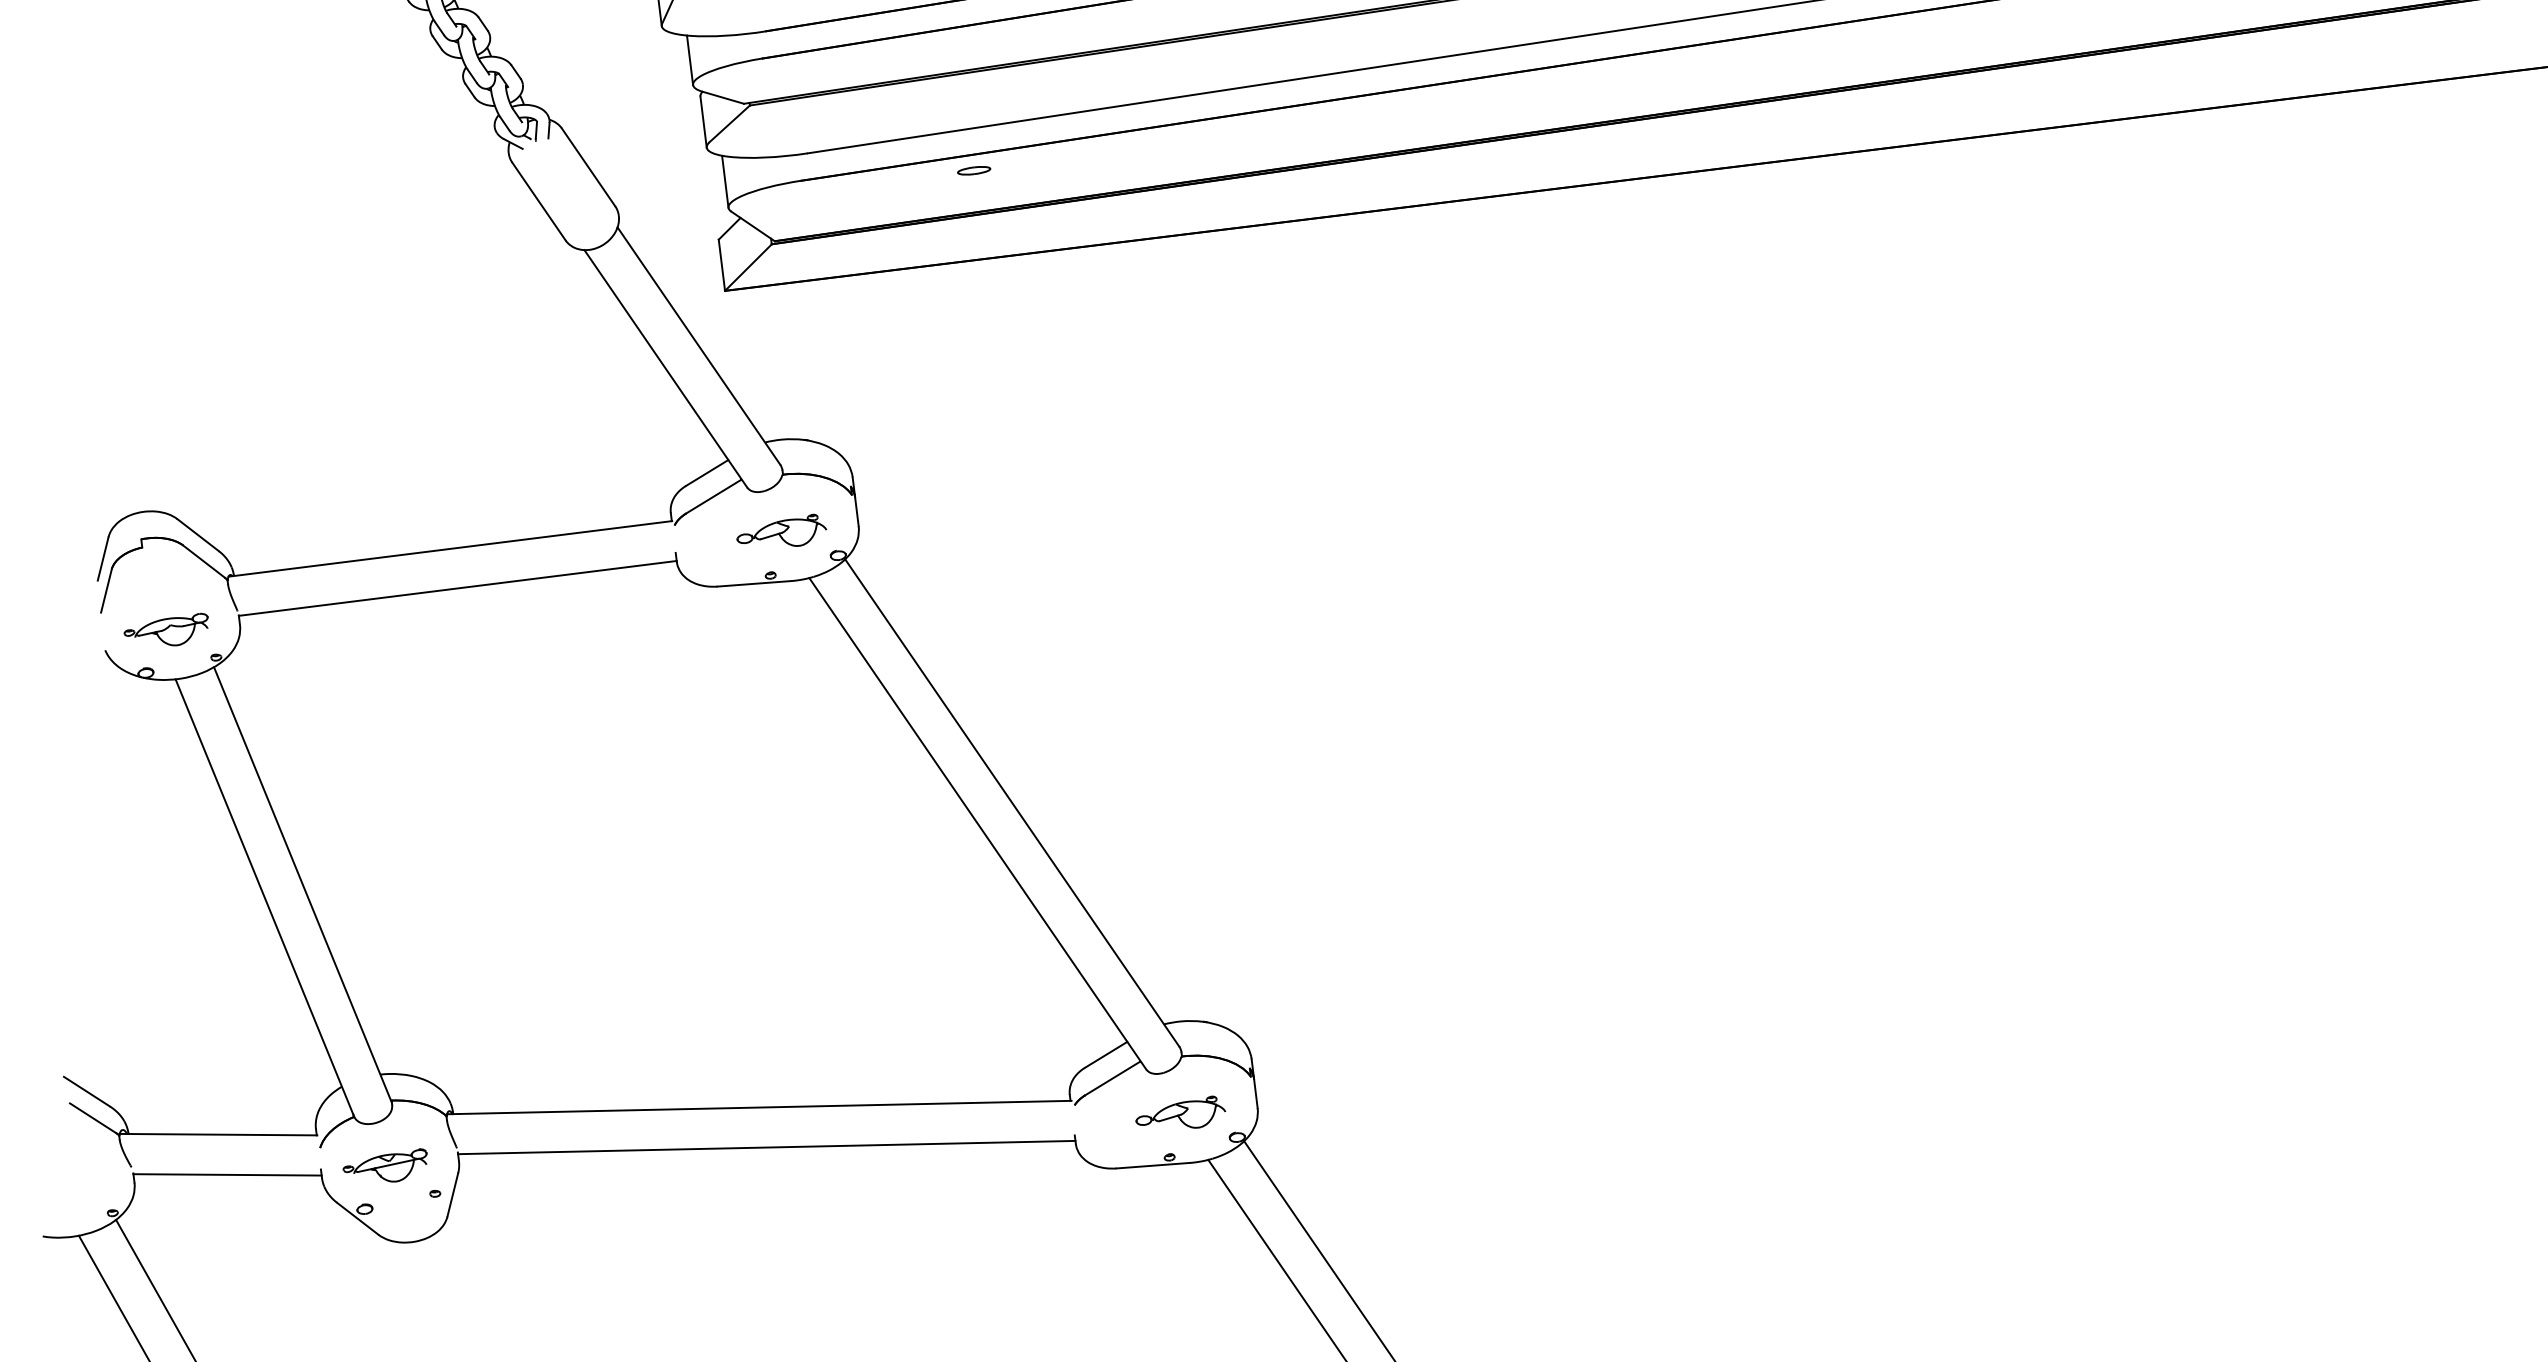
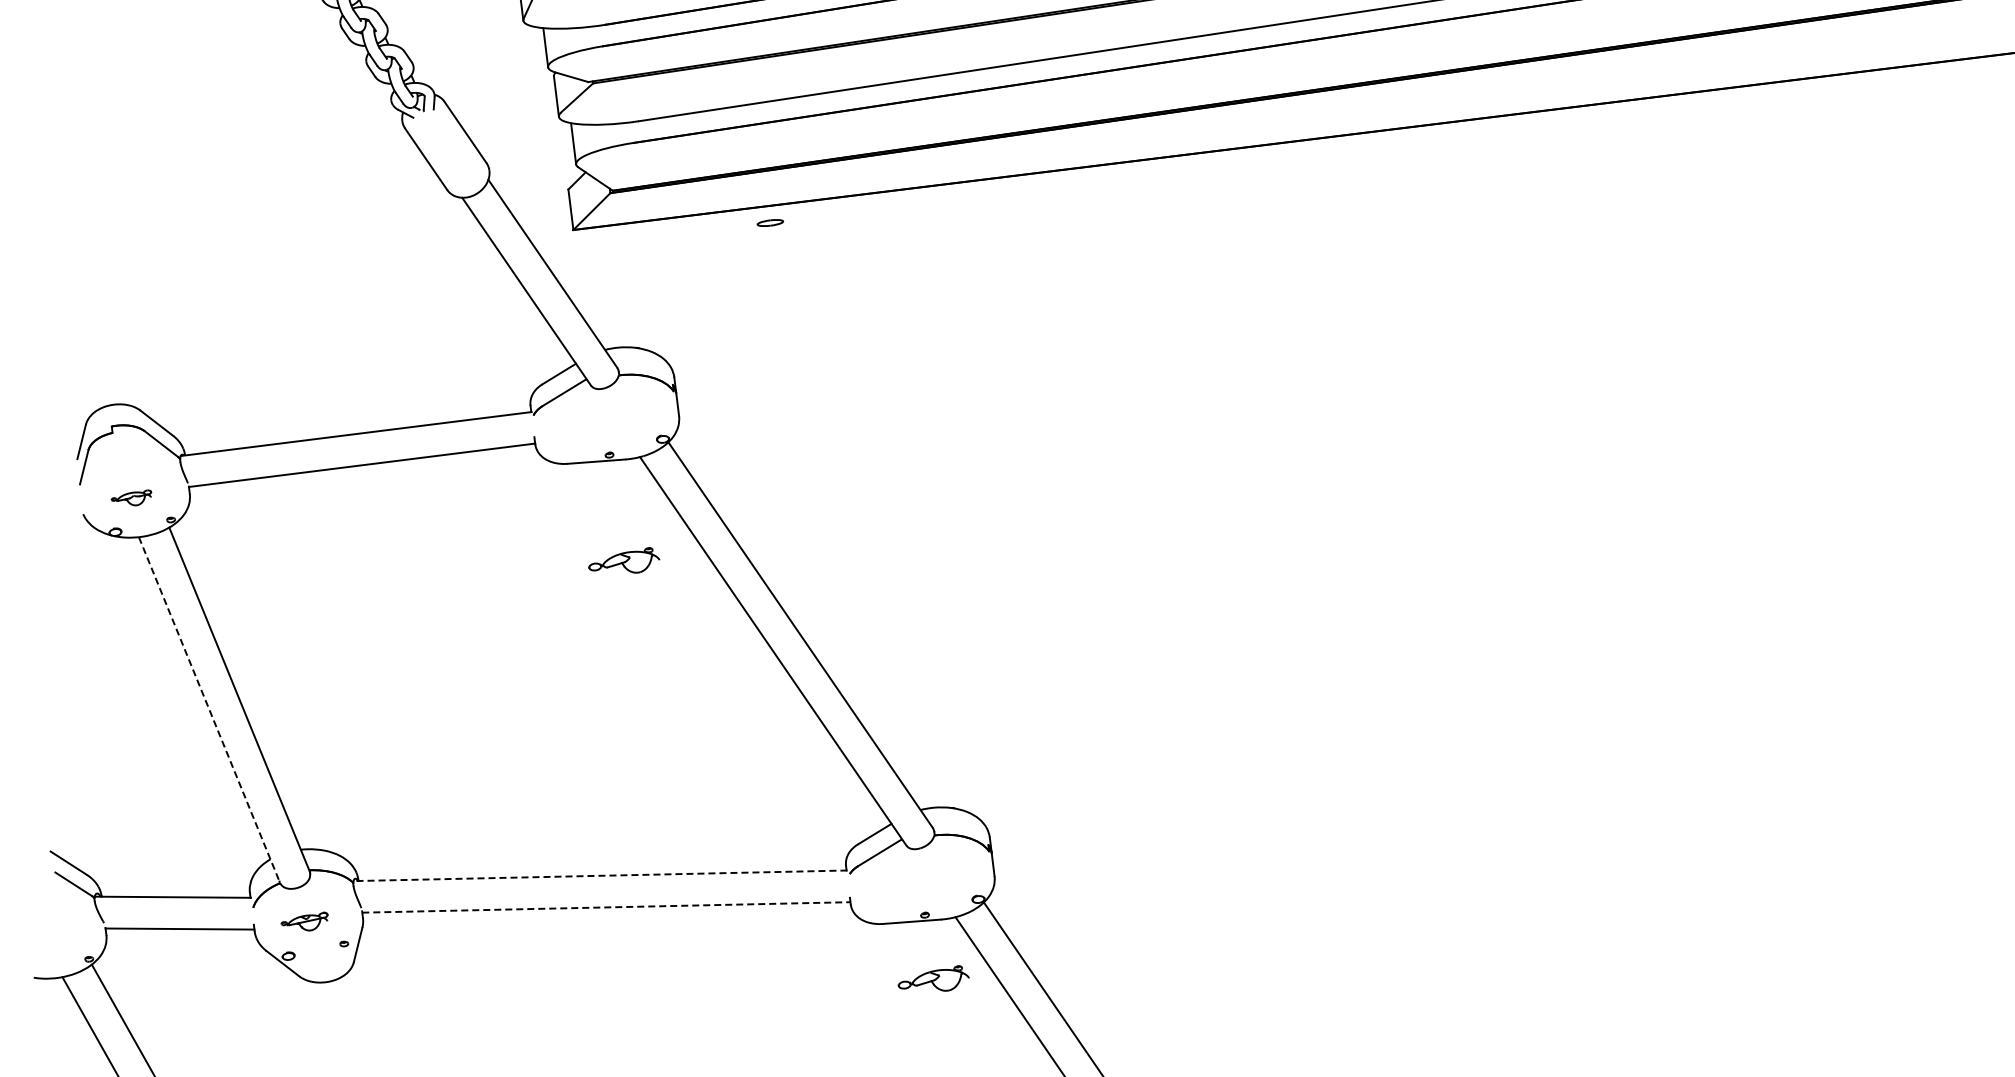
part: (973, 170) -> (769, 222), moved
part: (782, 530) -> (624, 560), moved
part: (166, 629) -> (131, 497), size x0.6
line: (264, 898) -> (209, 710), solid -> dashed
line: (759, 1107) -> (600, 875), solid -> dashed
part: (1180, 1112) -> (933, 978), moved
line: (766, 1147) -> (606, 907), solid -> dashed
part: (384, 1165) -> (304, 921), size x0.7

